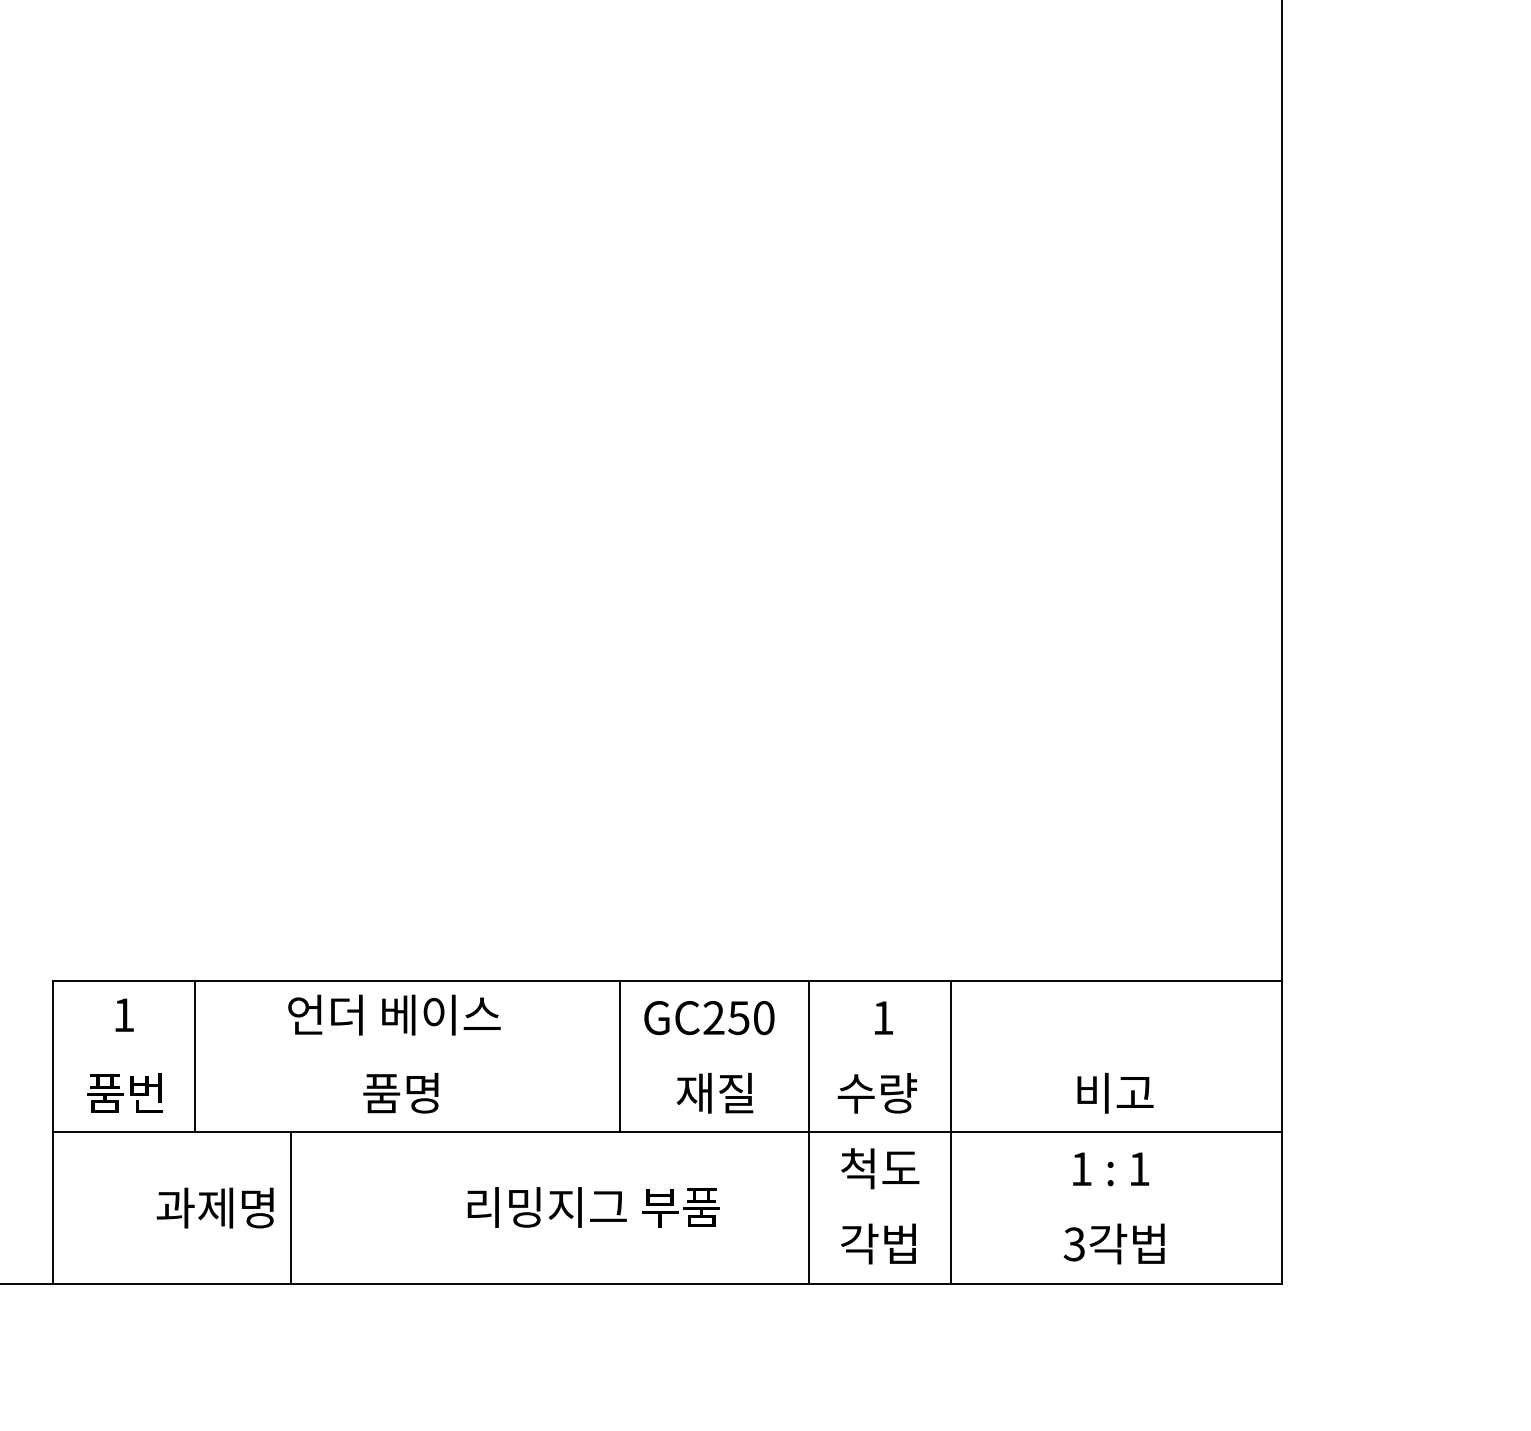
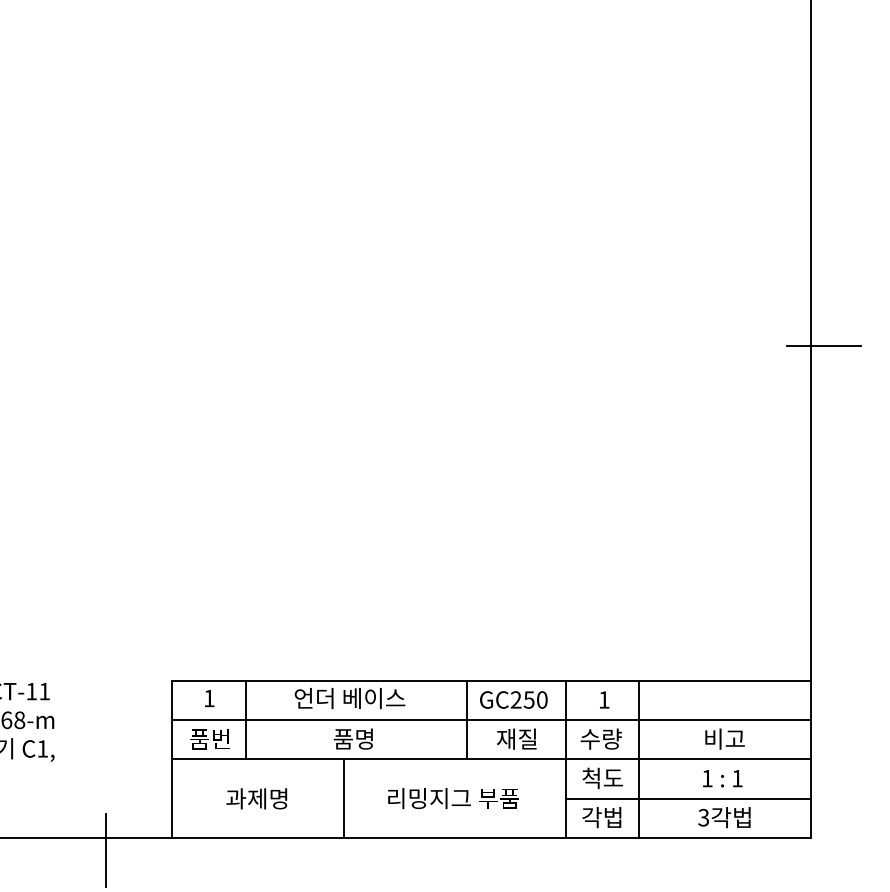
line: (1304, 338) -> (823, 346), added
line: (666, 1057) -> (491, 720), added
line: (291, 1207) -> (344, 798), moved
line: (1045, 1207) -> (688, 798), added

